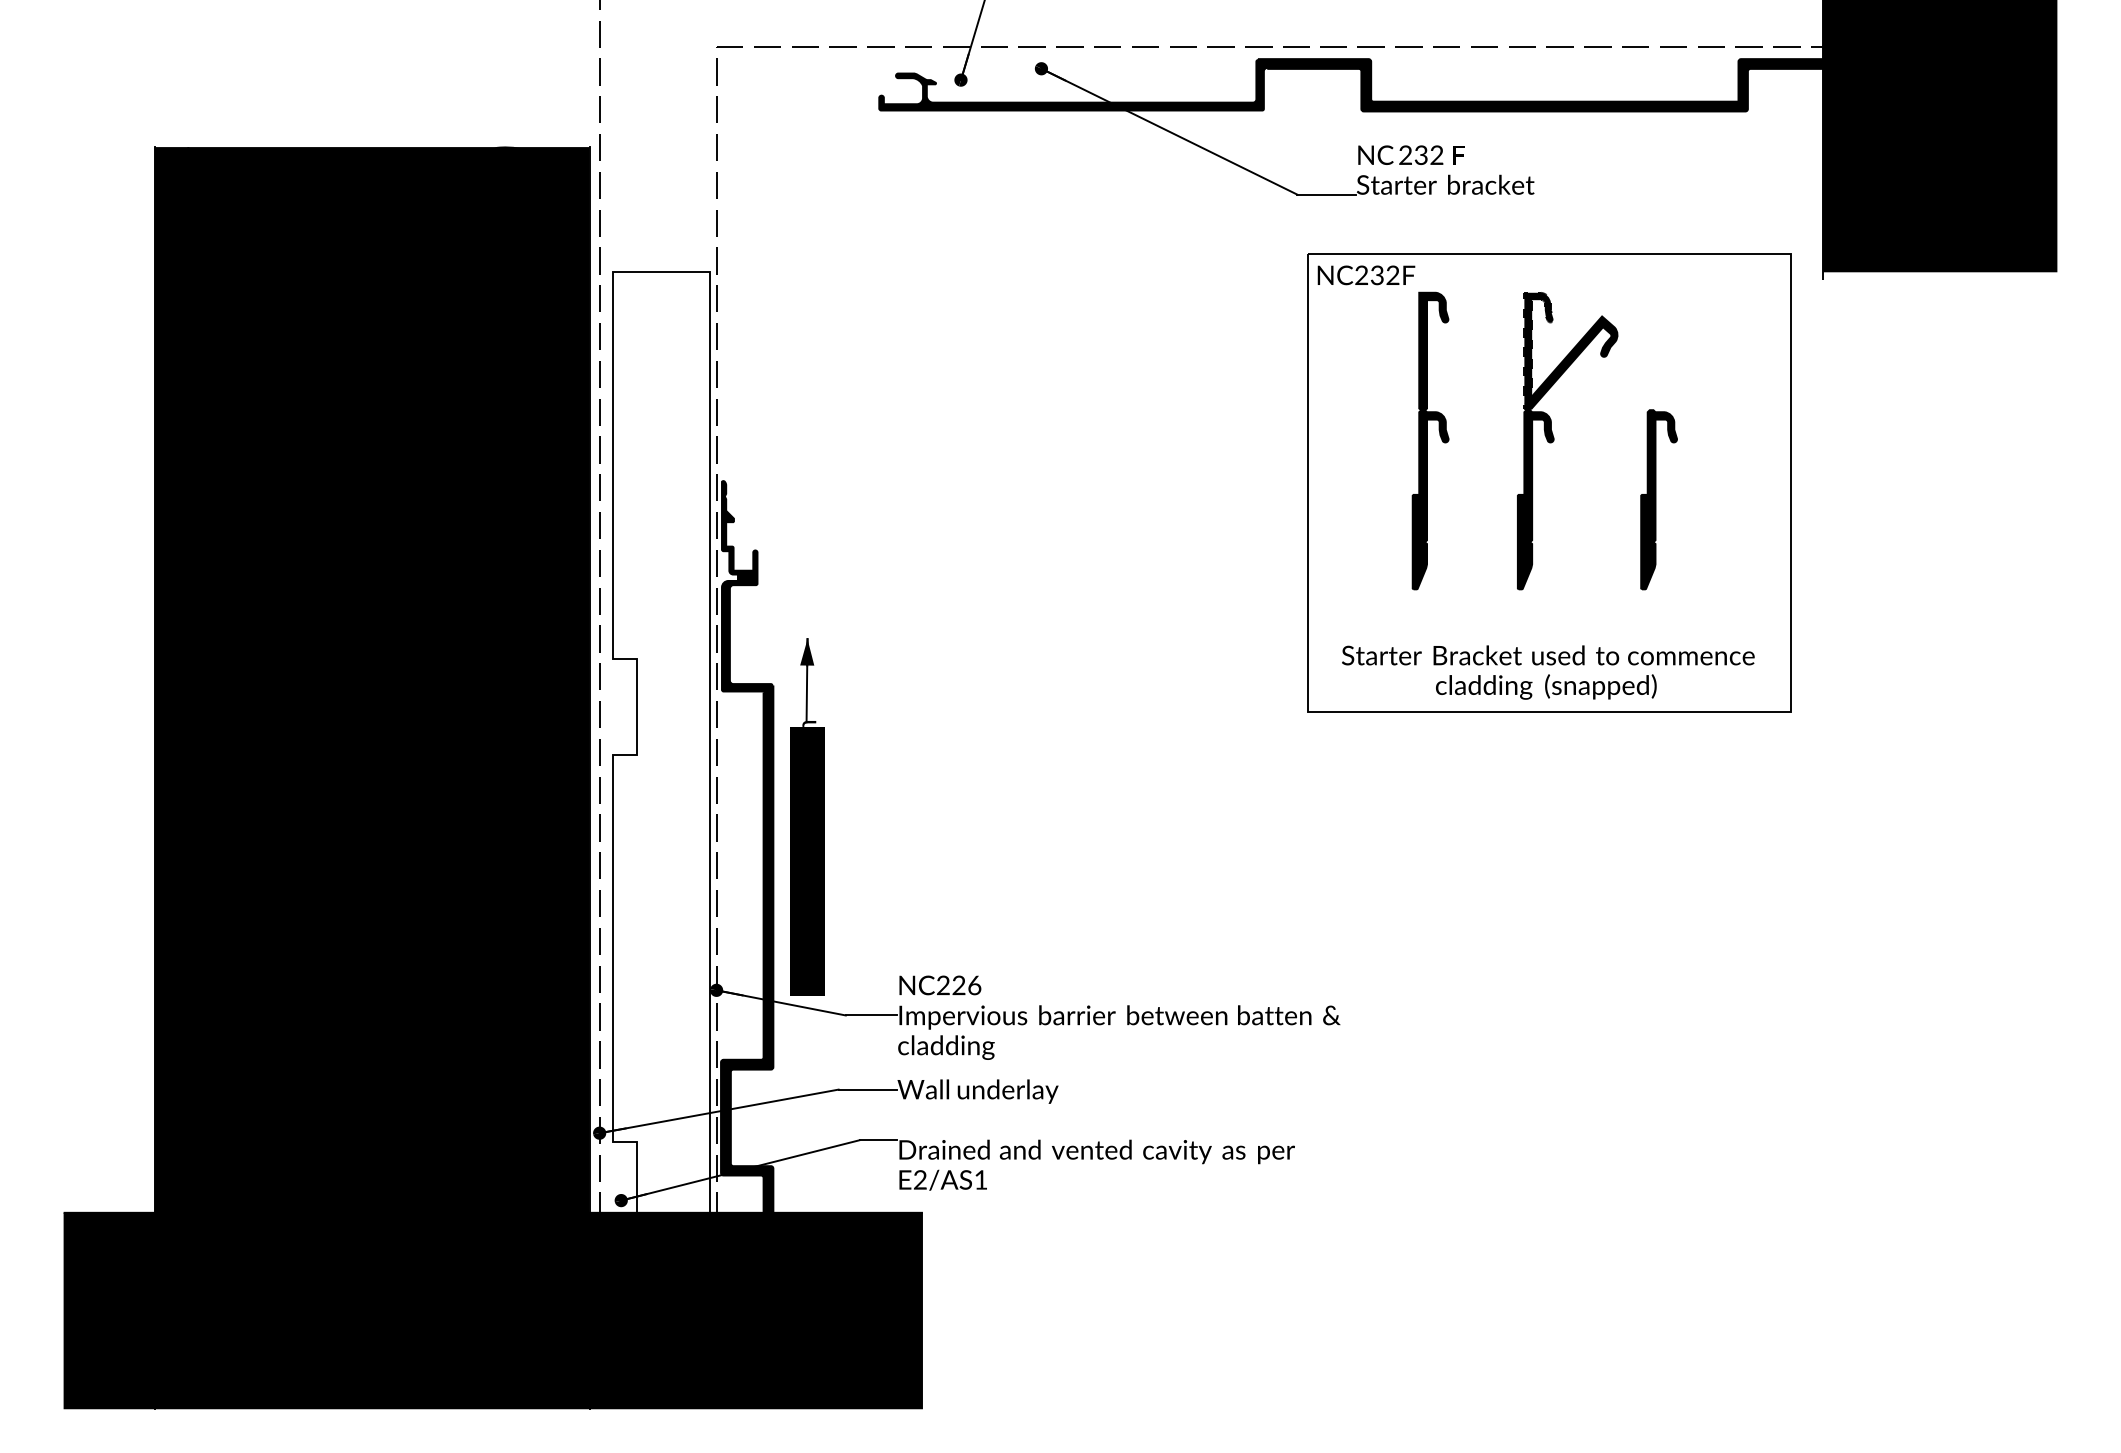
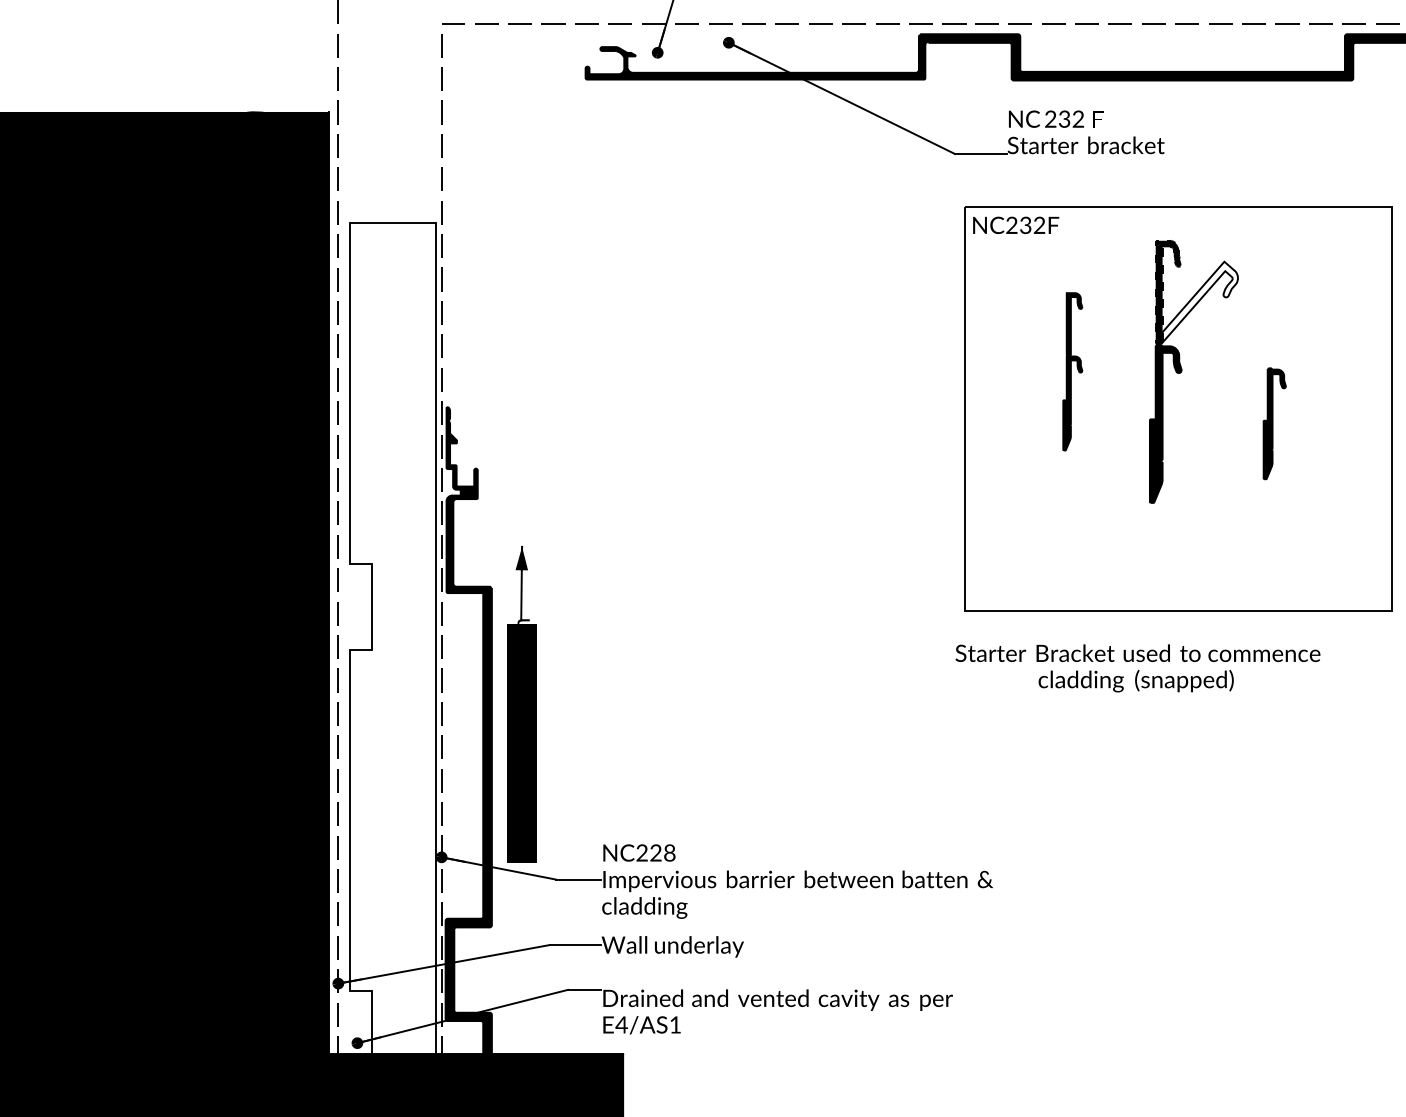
fill: (1571, 362) -> (1197, 302), removed
part: (1430, 440) -> (1072, 371), size x0.6
part: (1658, 499) -> (1274, 423), size x0.7
text: (1548, 672) -> (1138, 668), moved
text: (974, 984) -> (669, 852), NC226 -> NC228
text: (920, 1179) -> (621, 1024), E2/AS1 -> E4/AS1

